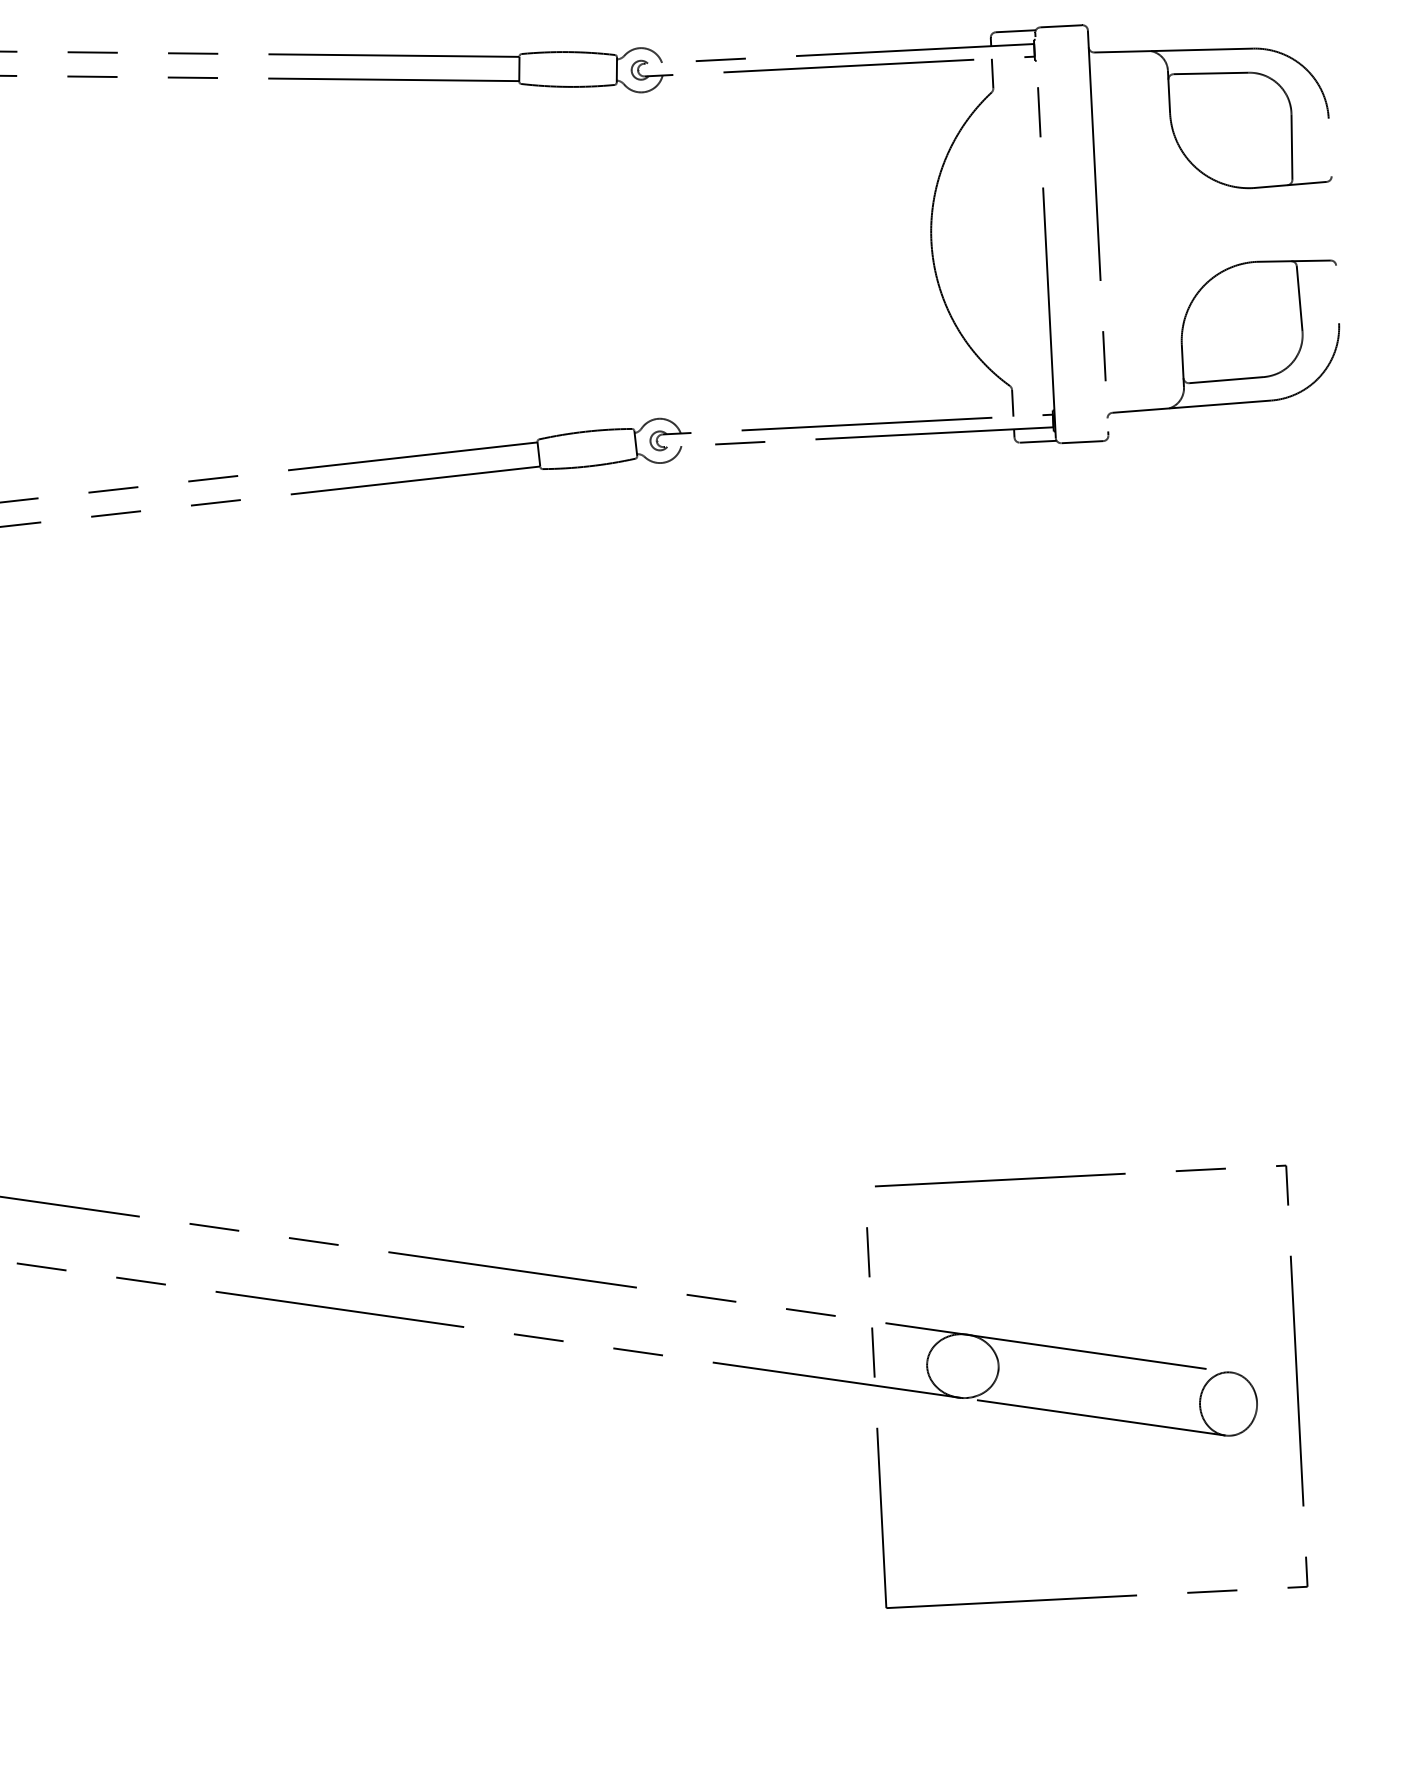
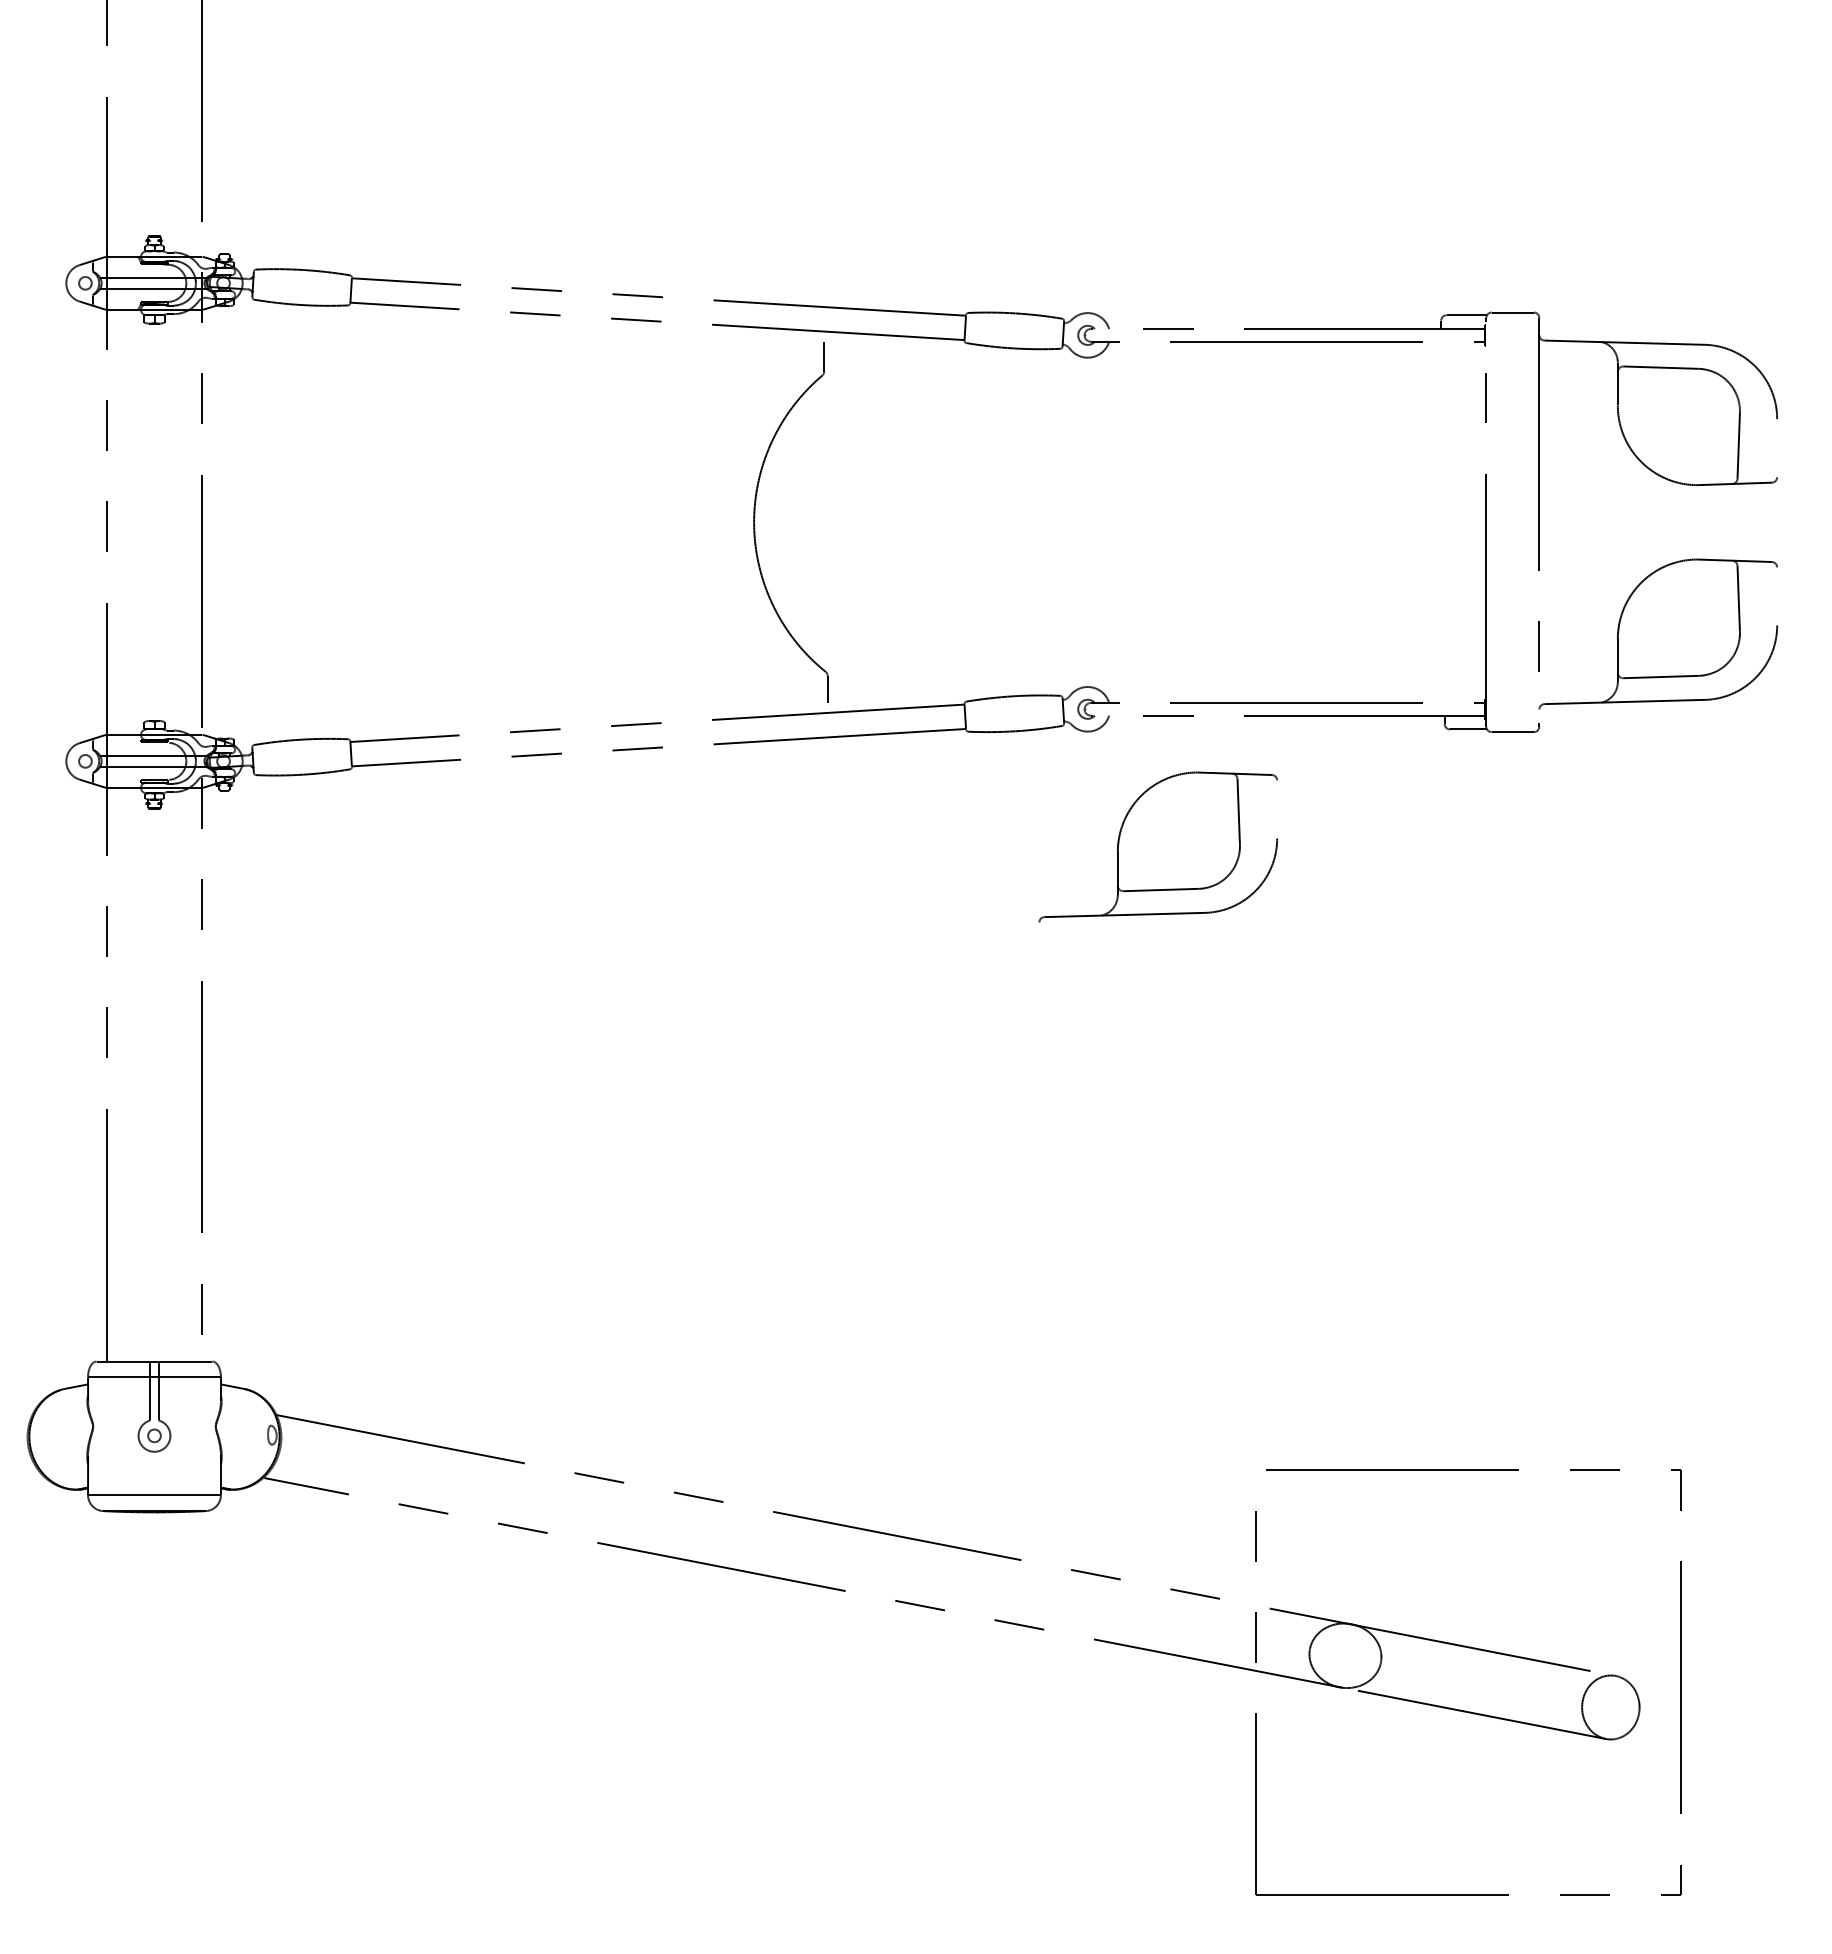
part: (932, 238) -> (755, 519), moved
part: (736, 573) -> (1158, 846), added

